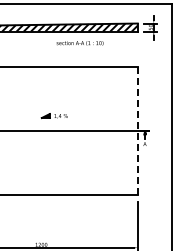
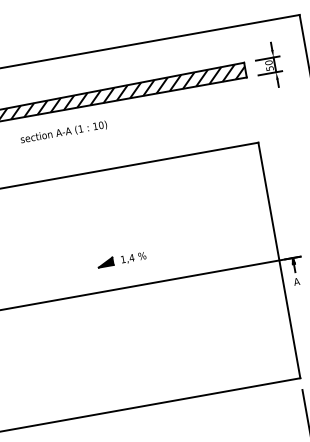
text: (79, 43) -> (62, 132), moved
line: (137, 131) -> (278, 261), dashed -> solid

